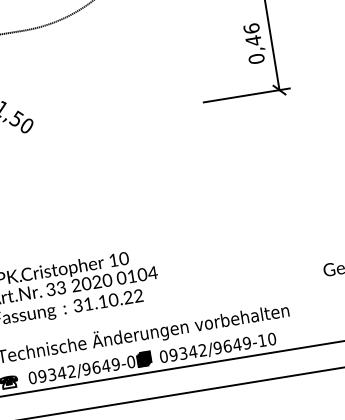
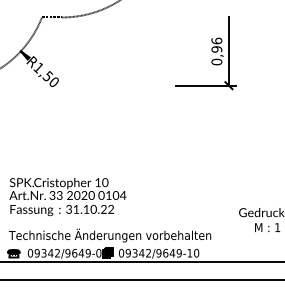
text: (253, 40) -> (216, 49), 0,46 -> 0,96

